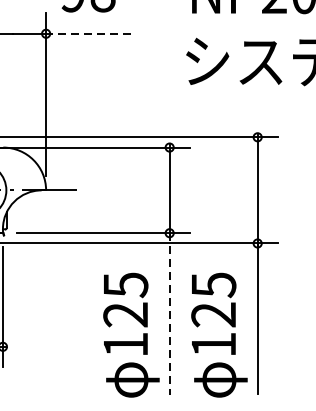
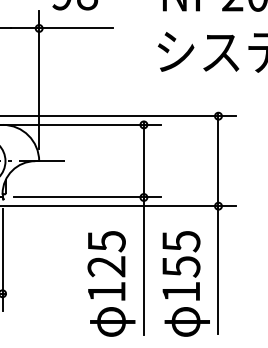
line: (88, 33) -> (75, 28), dashed -> solid
line: (169, 314) -> (143, 266), dashed -> solid
text: (214, 314) -> (181, 266), 125 -> 155

